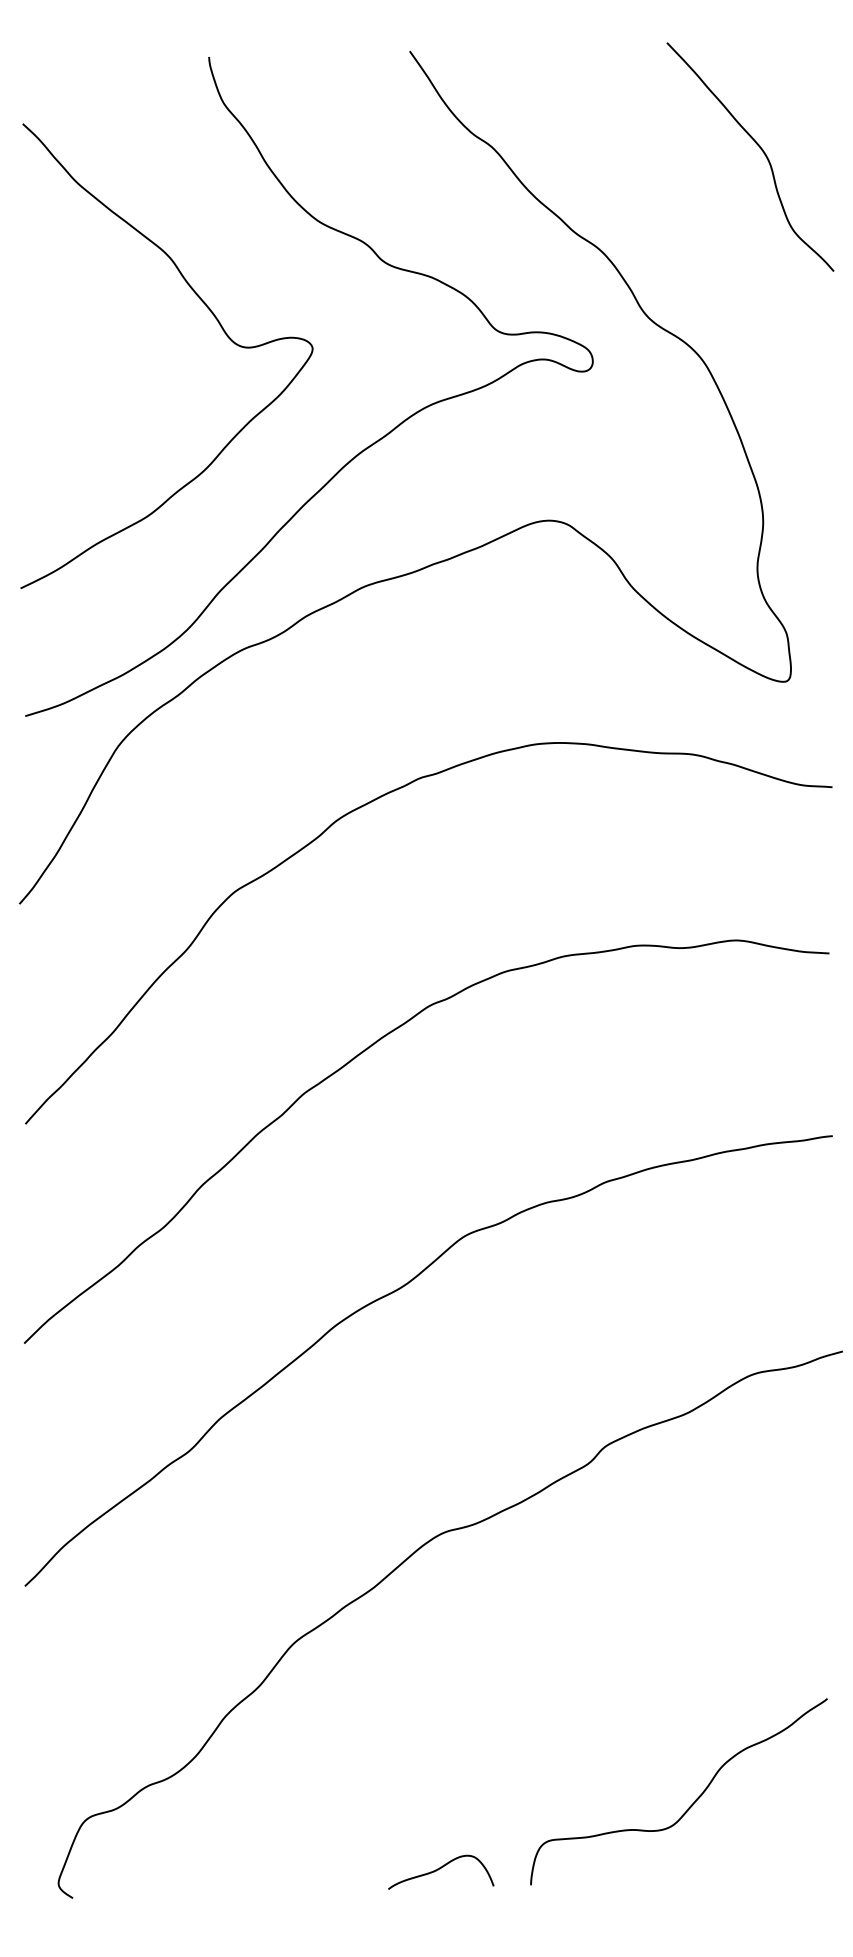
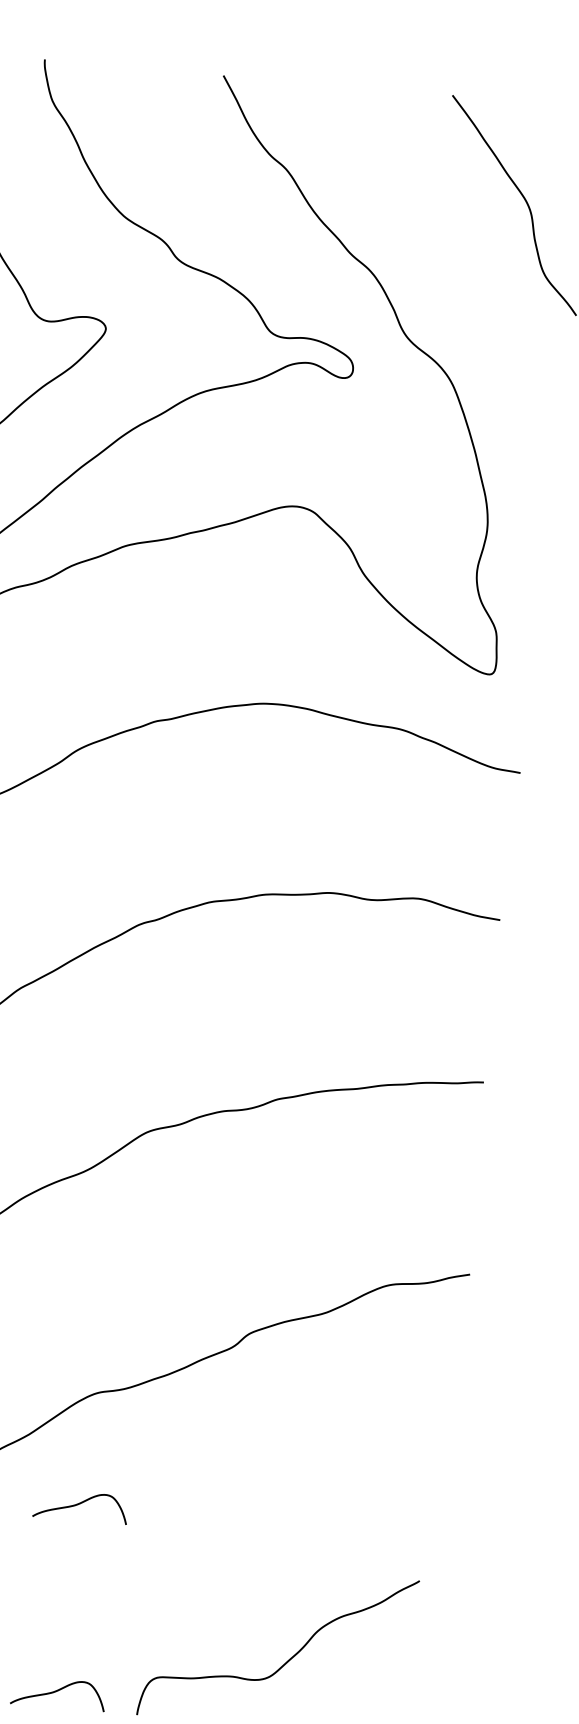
curve: (440, 1658) -> (80, 1504), added

